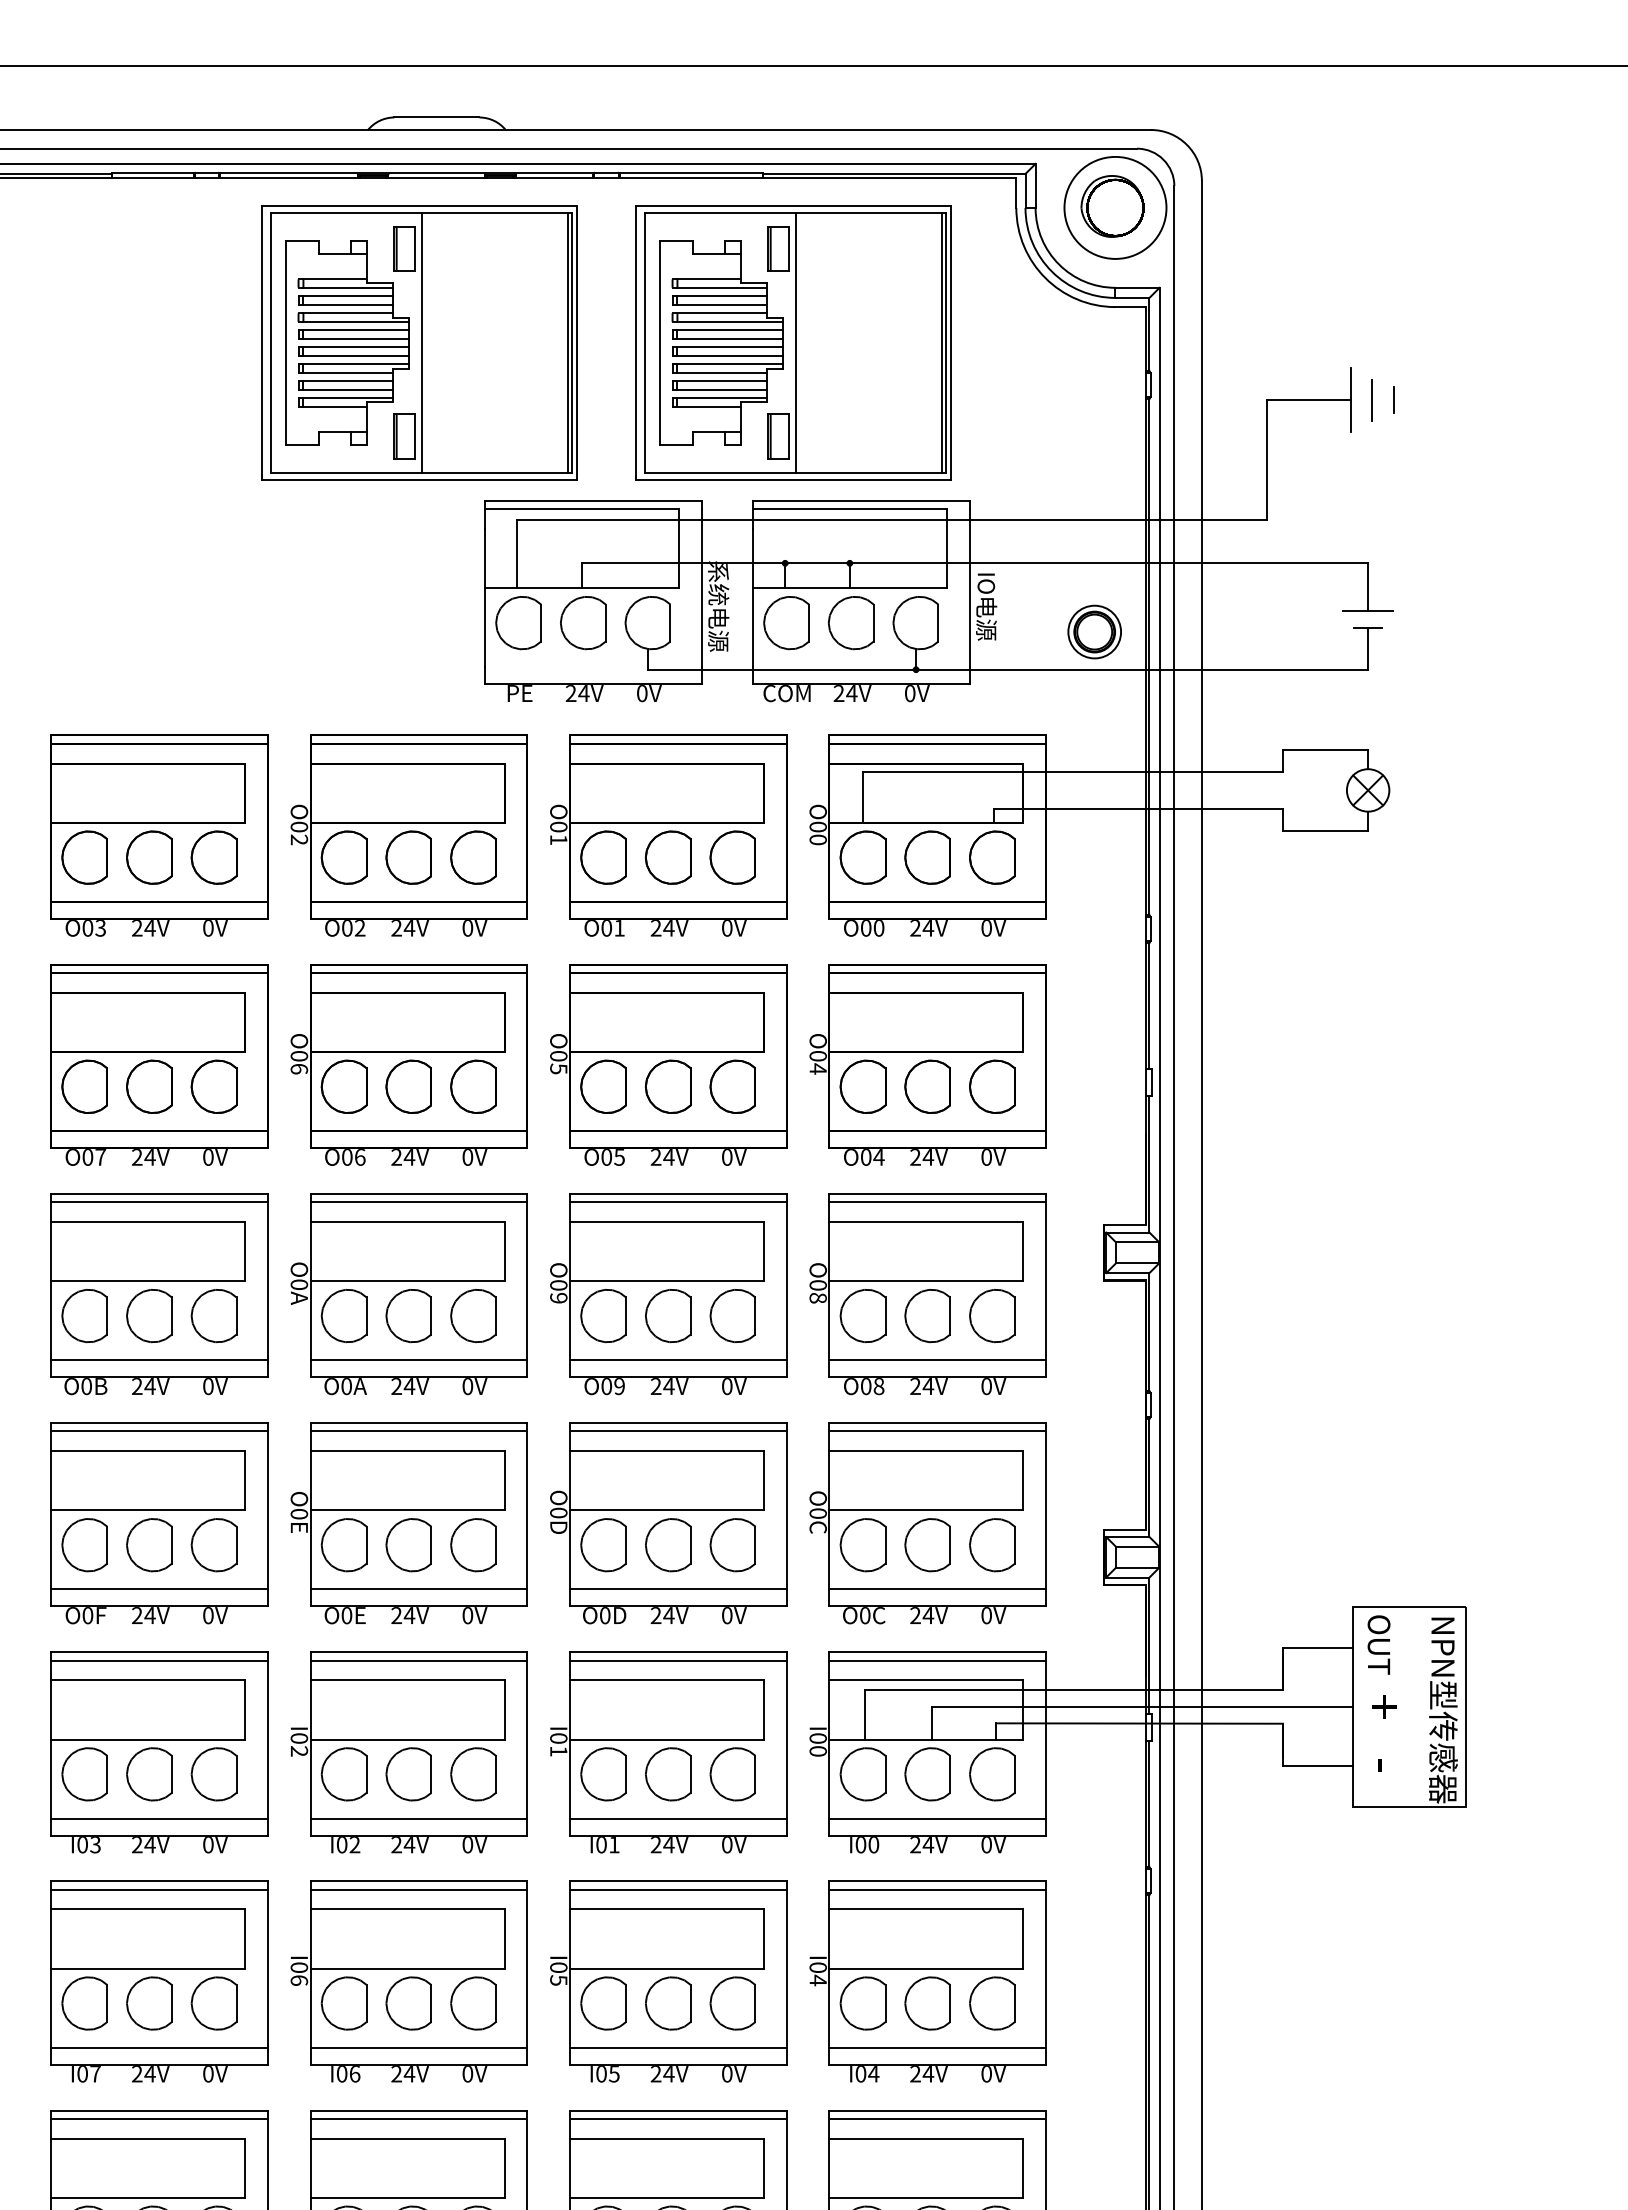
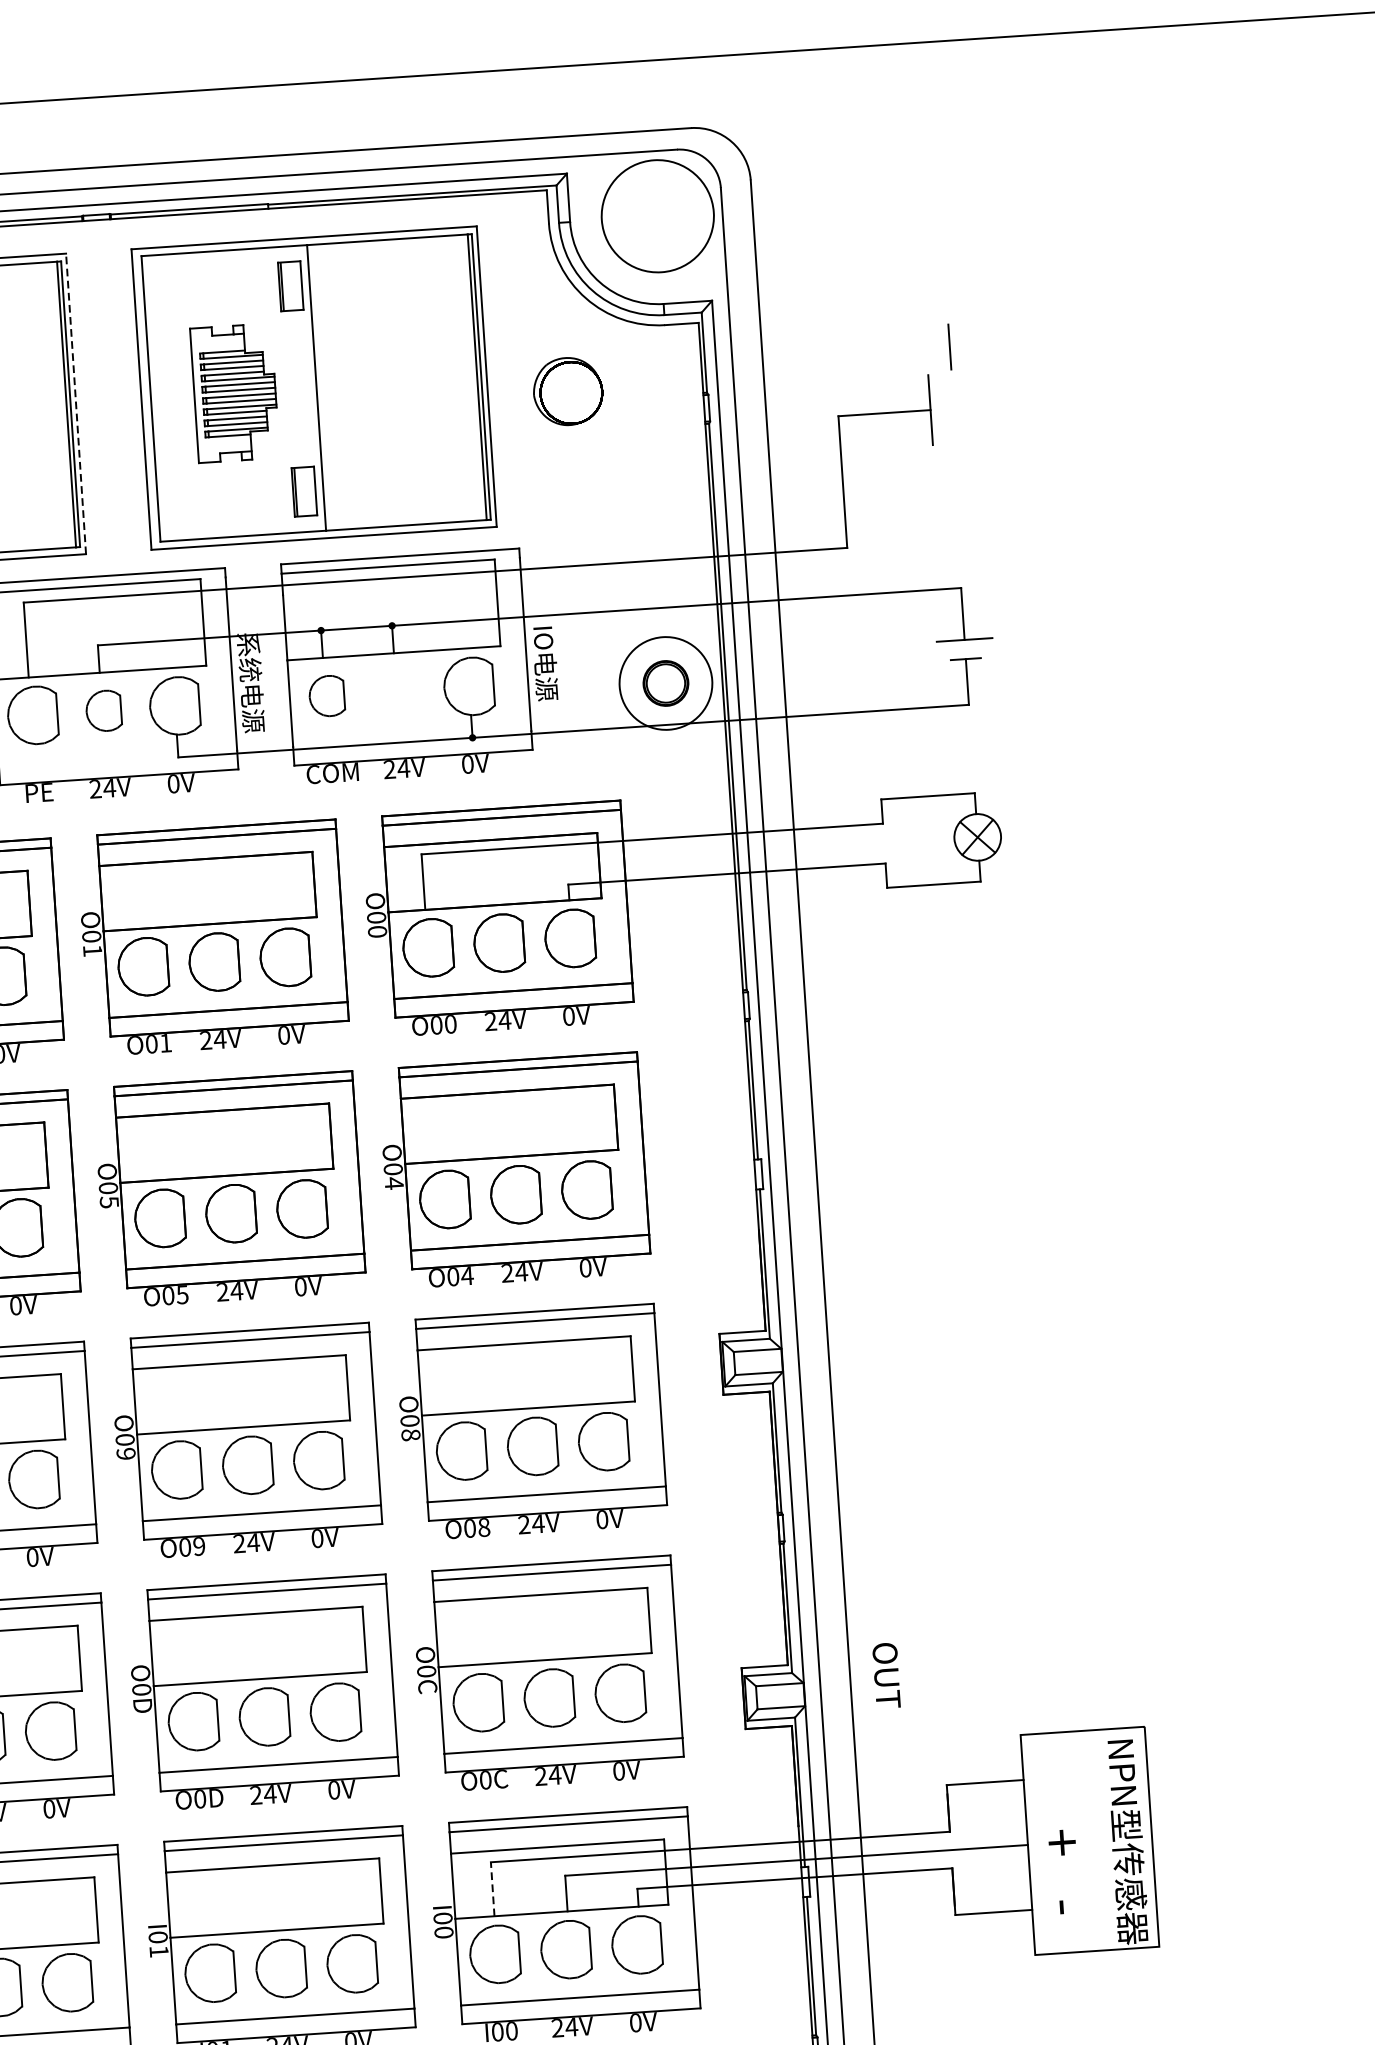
part: (1112, 206) -> (568, 391), moved
part: (721, 342) -> (235, 392), size x0.6
line: (576, 343) -> (75, 404), solid -> dashed
line: (1393, 399) -> (977, 406), removed
line: (1371, 400) -> (948, 347), moved
part: (583, 623) -> (104, 711), size x0.7
part: (786, 623) -> (326, 696), size x0.7
part: (850, 623) -> (397, 691), removed
circle: (1094, 631) -> (665, 682), size x1.6
text: (1378, 1644) -> (885, 1675), moved
line: (865, 1715) -> (493, 1889), solid -> dashed

